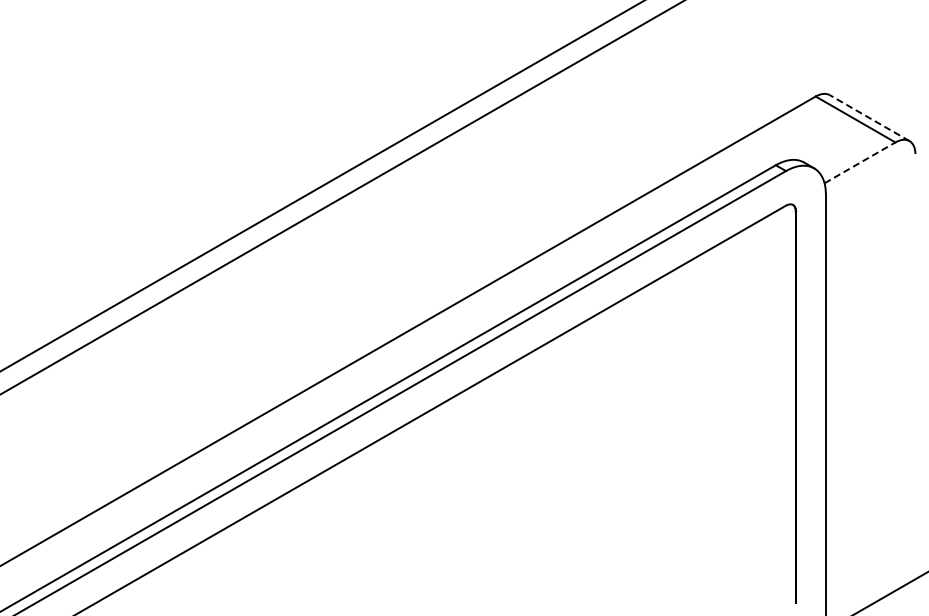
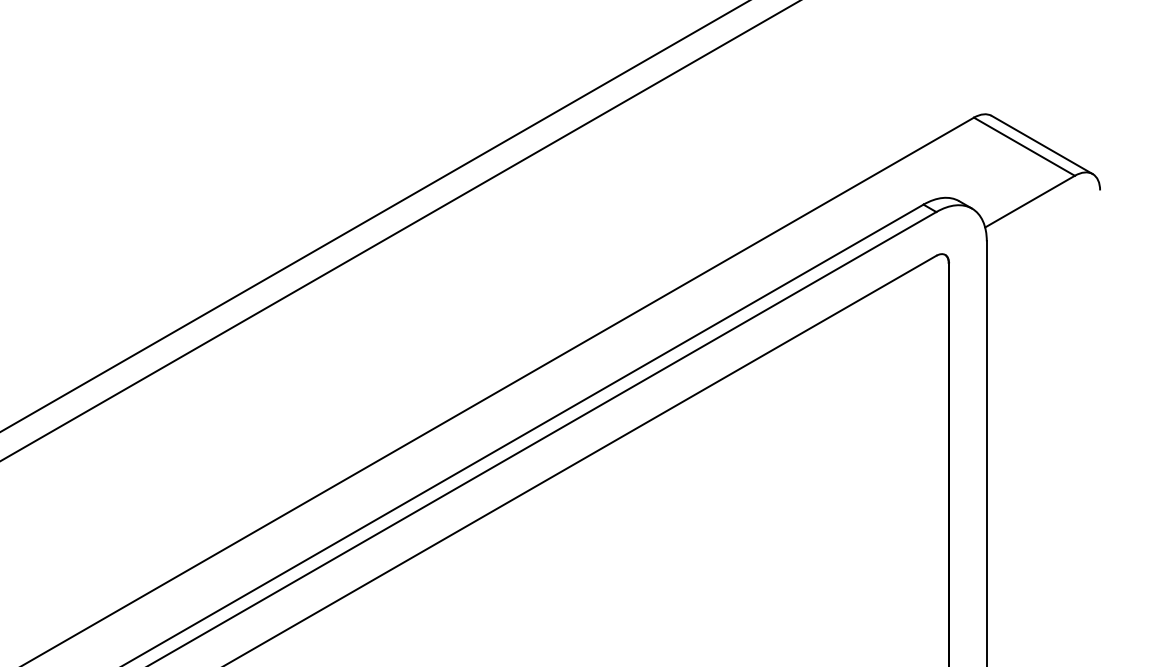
line: (869, 117) -> (1042, 144), dashed -> solid
line: (860, 162) -> (1030, 201), dashed -> solid

